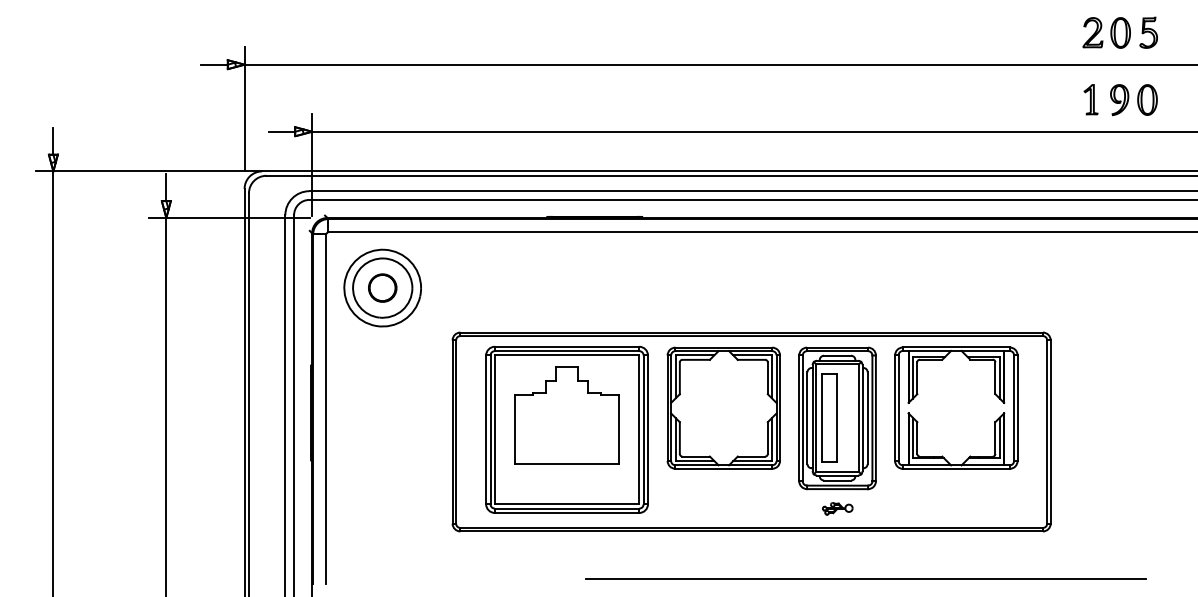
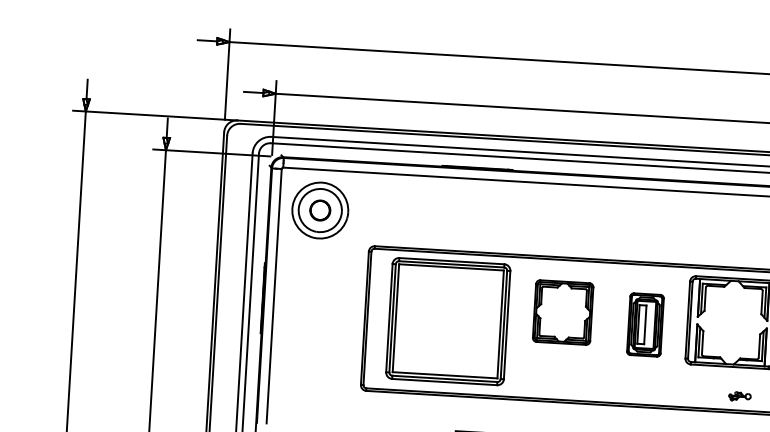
part: (723, 407) -> (563, 312), size x0.7
part: (566, 415) -> (448, 311), removed
part: (837, 418) -> (645, 325), size x0.6
part: (837, 508) -> (739, 396), moved

